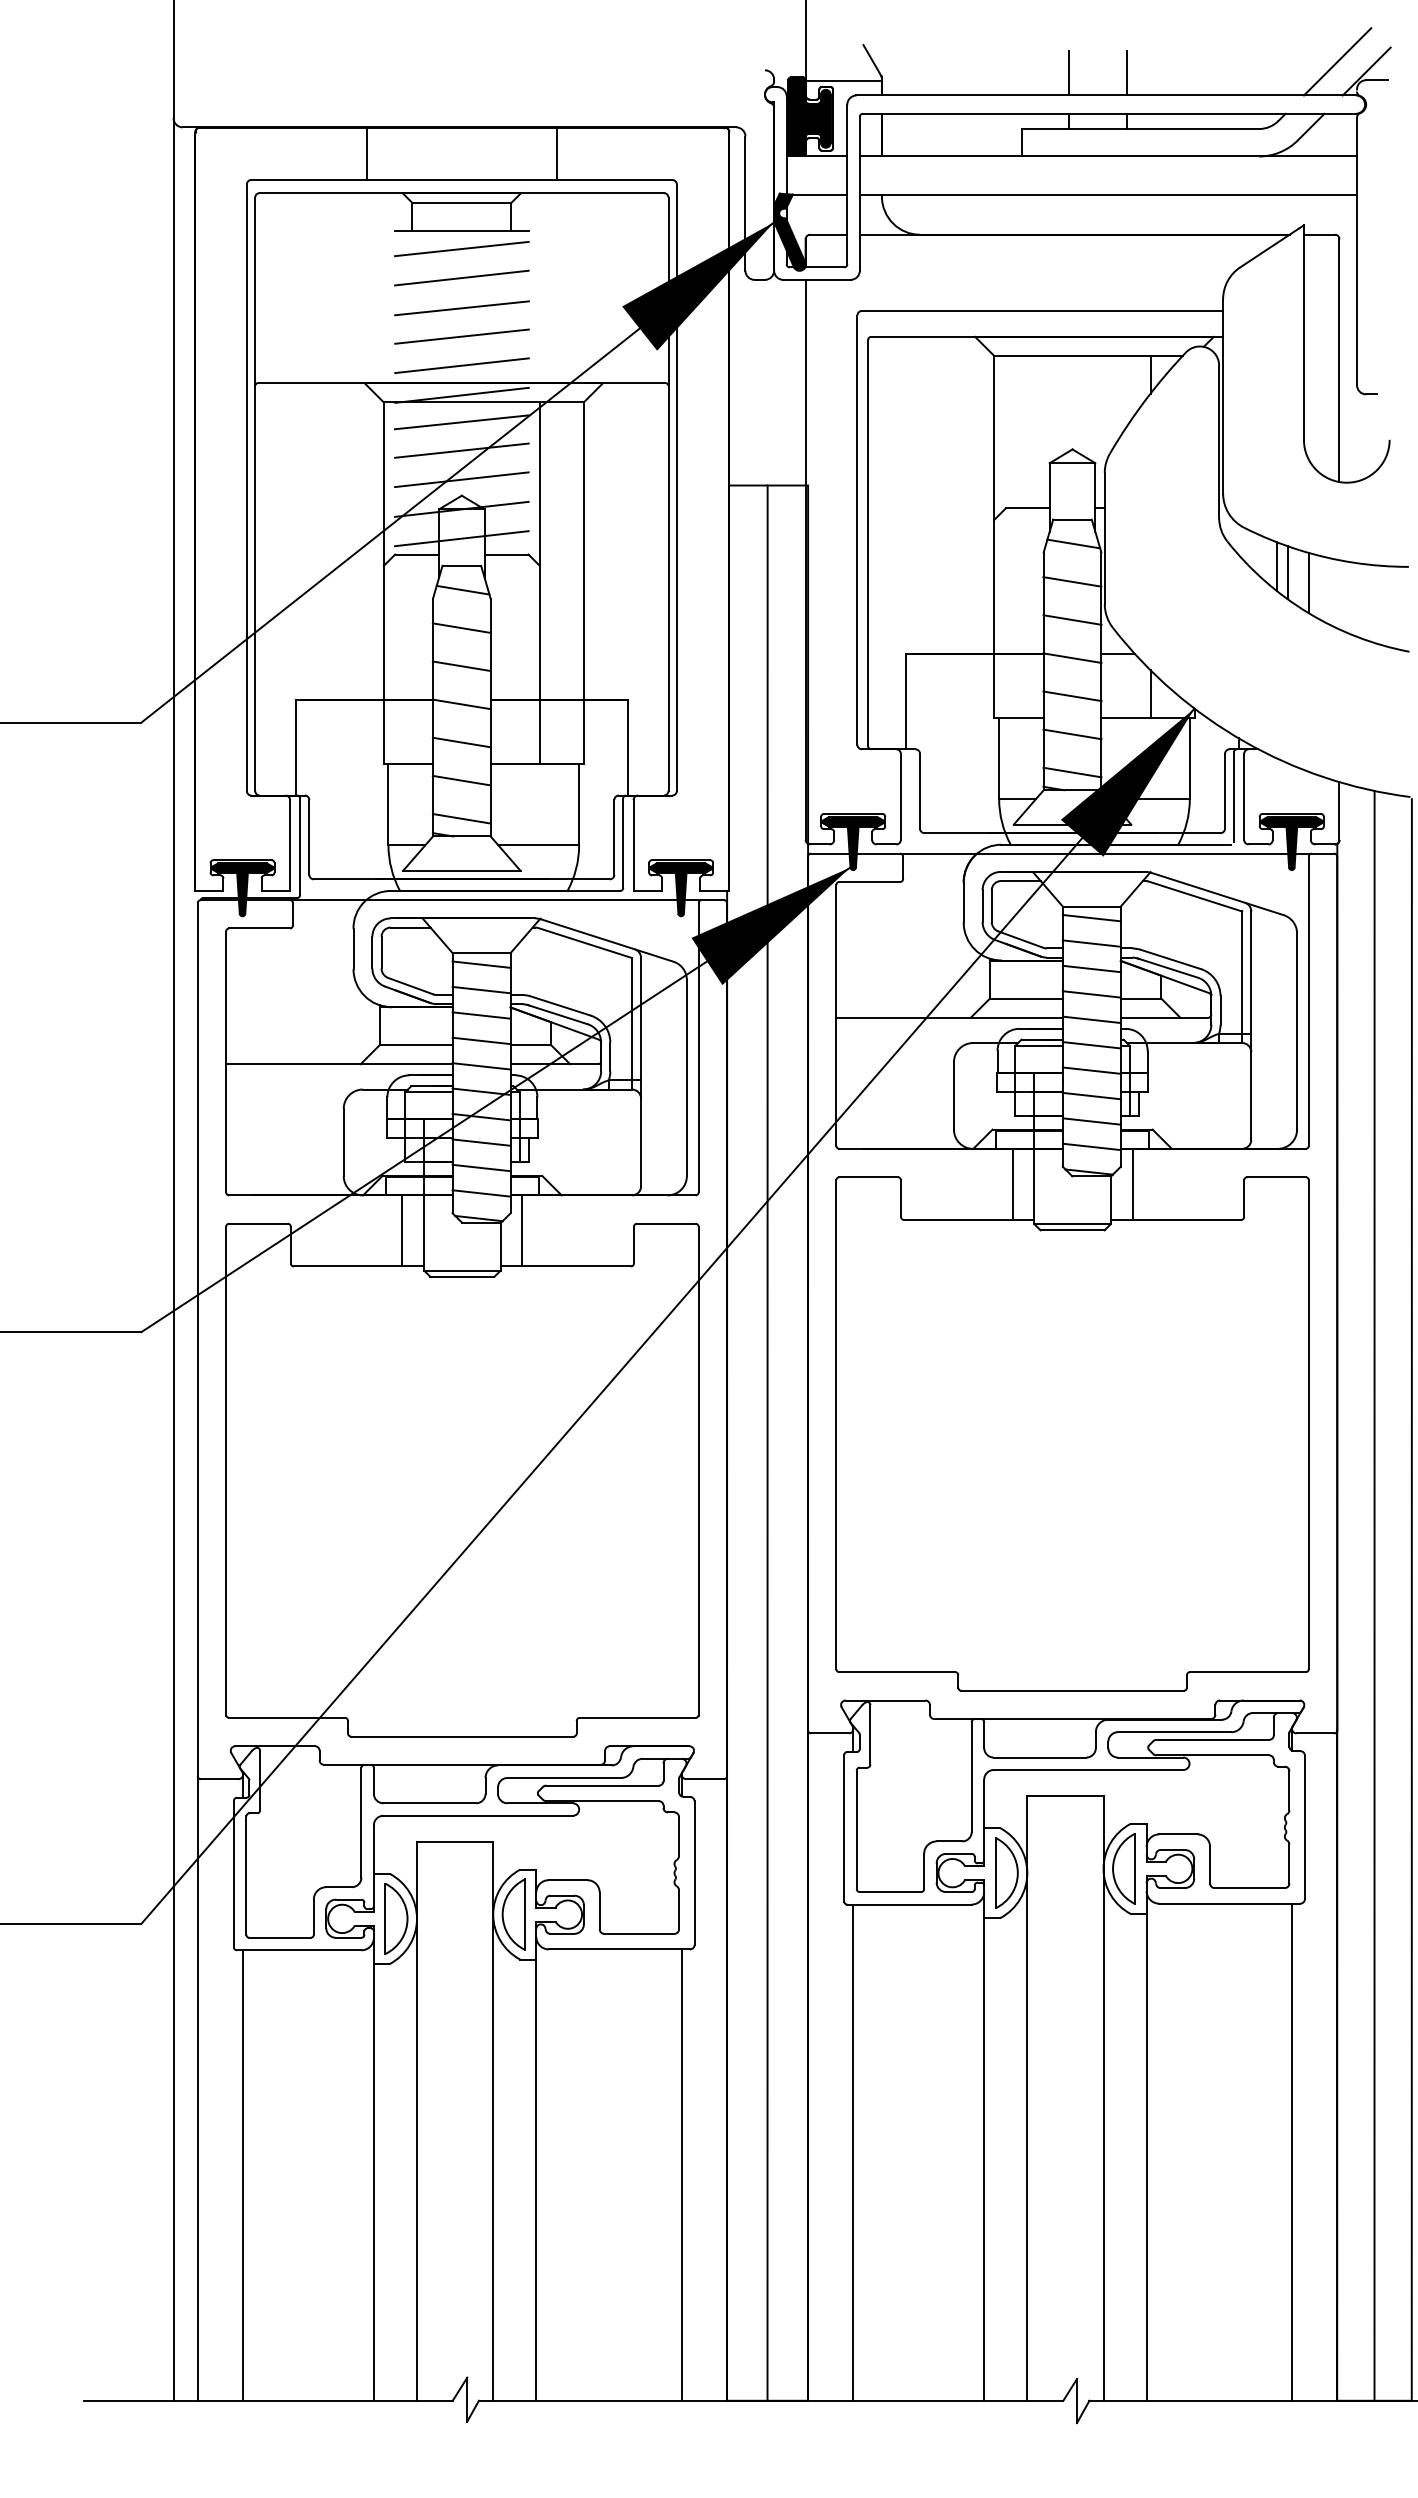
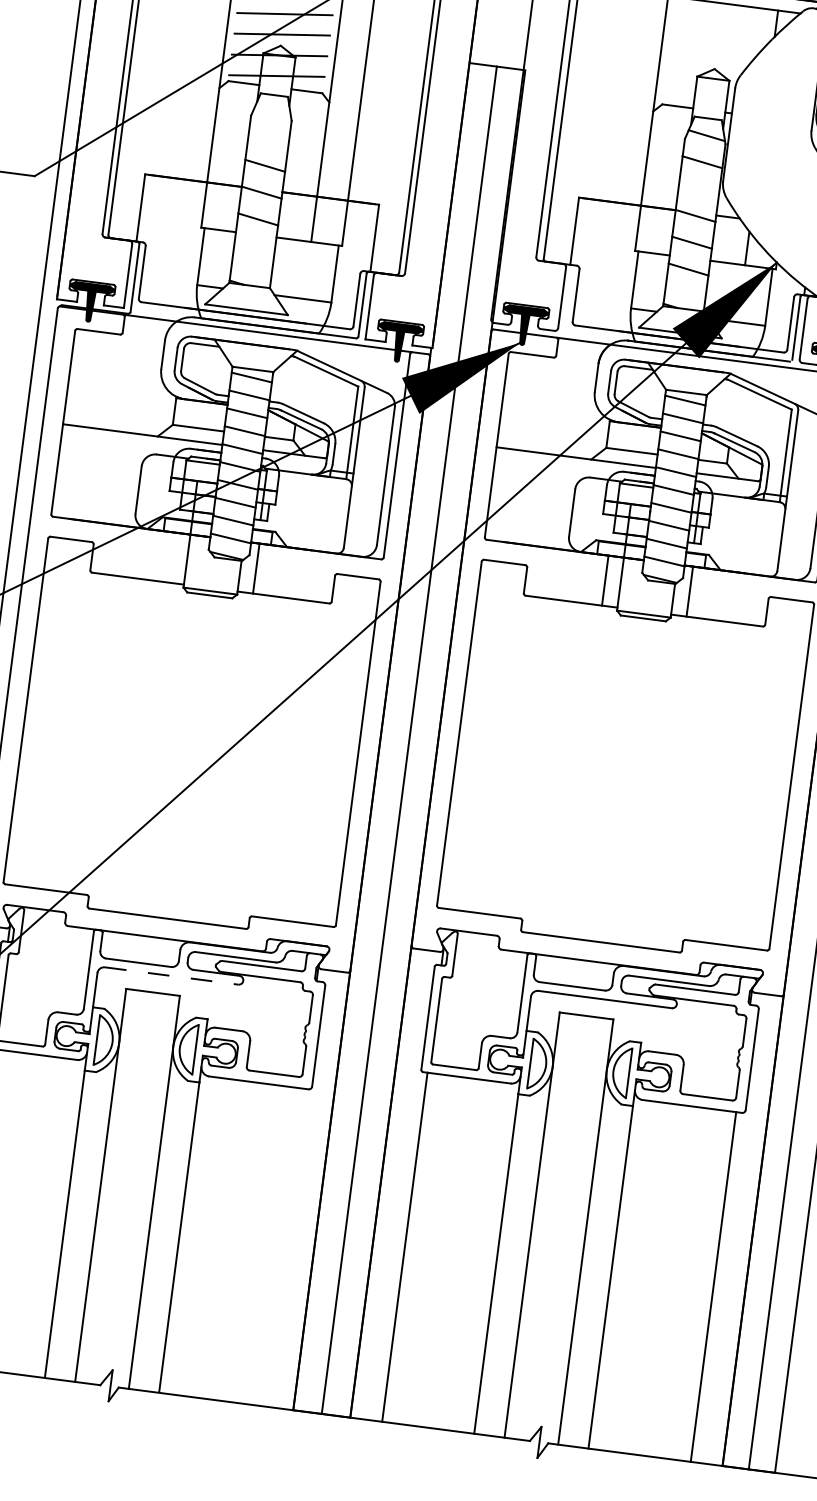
line: (462, 589) -> (272, 111), removed
line: (1072, 619) -> (699, 188), removed
line: (461, 627) -> (268, 138), removed
line: (1072, 772) -> (685, 296), removed
line: (461, 780) -> (254, 246), removed
line: (461, 818) -> (251, 272), removed
line: (402, 1230) -> (171, 557), removed
line: (478, 1815) -> (171, 975), solid -> dashed
line: (681, 2174) -> (281, 1246), removed

